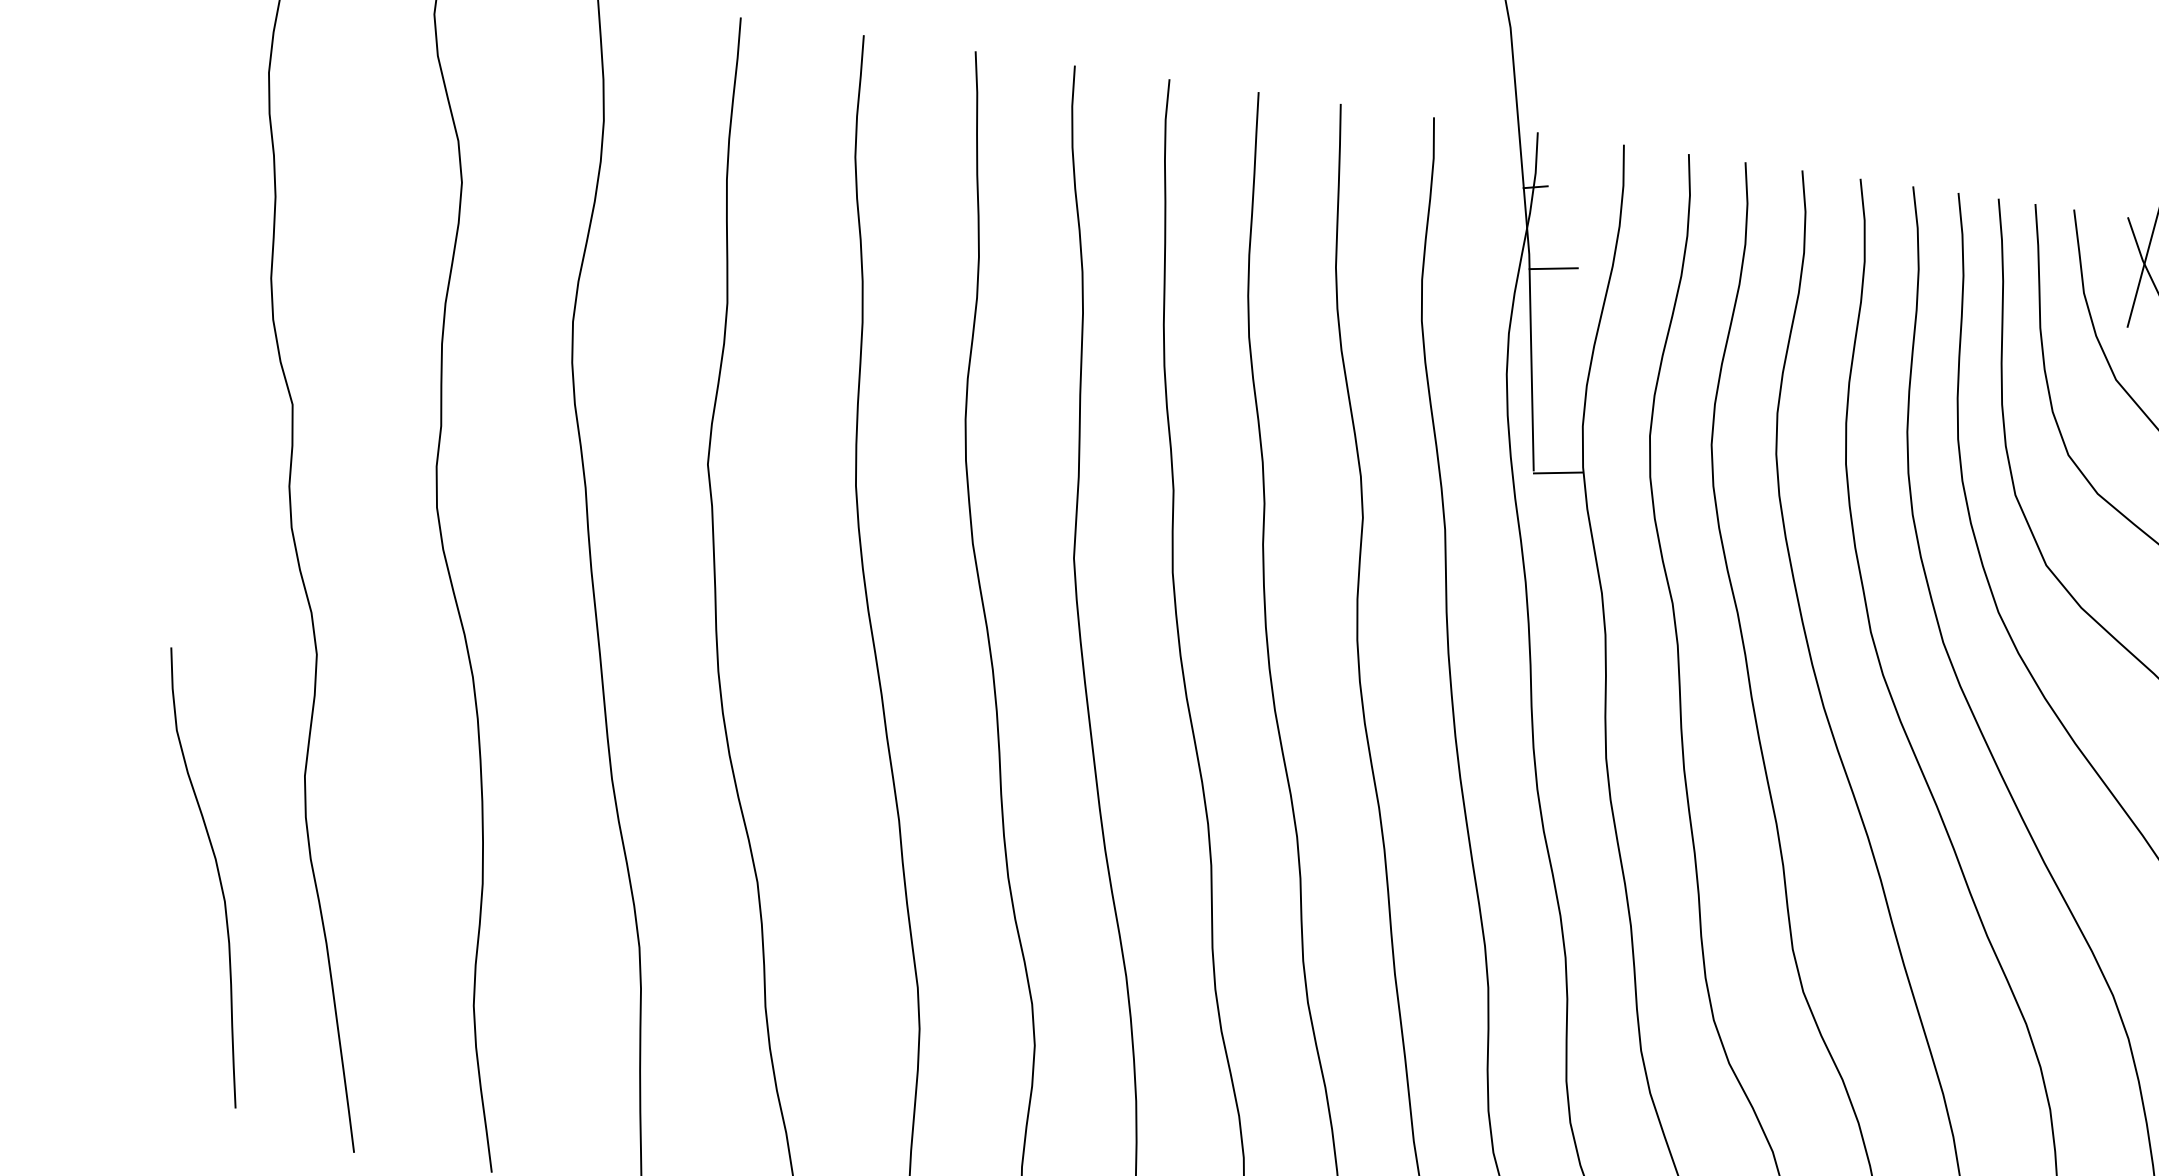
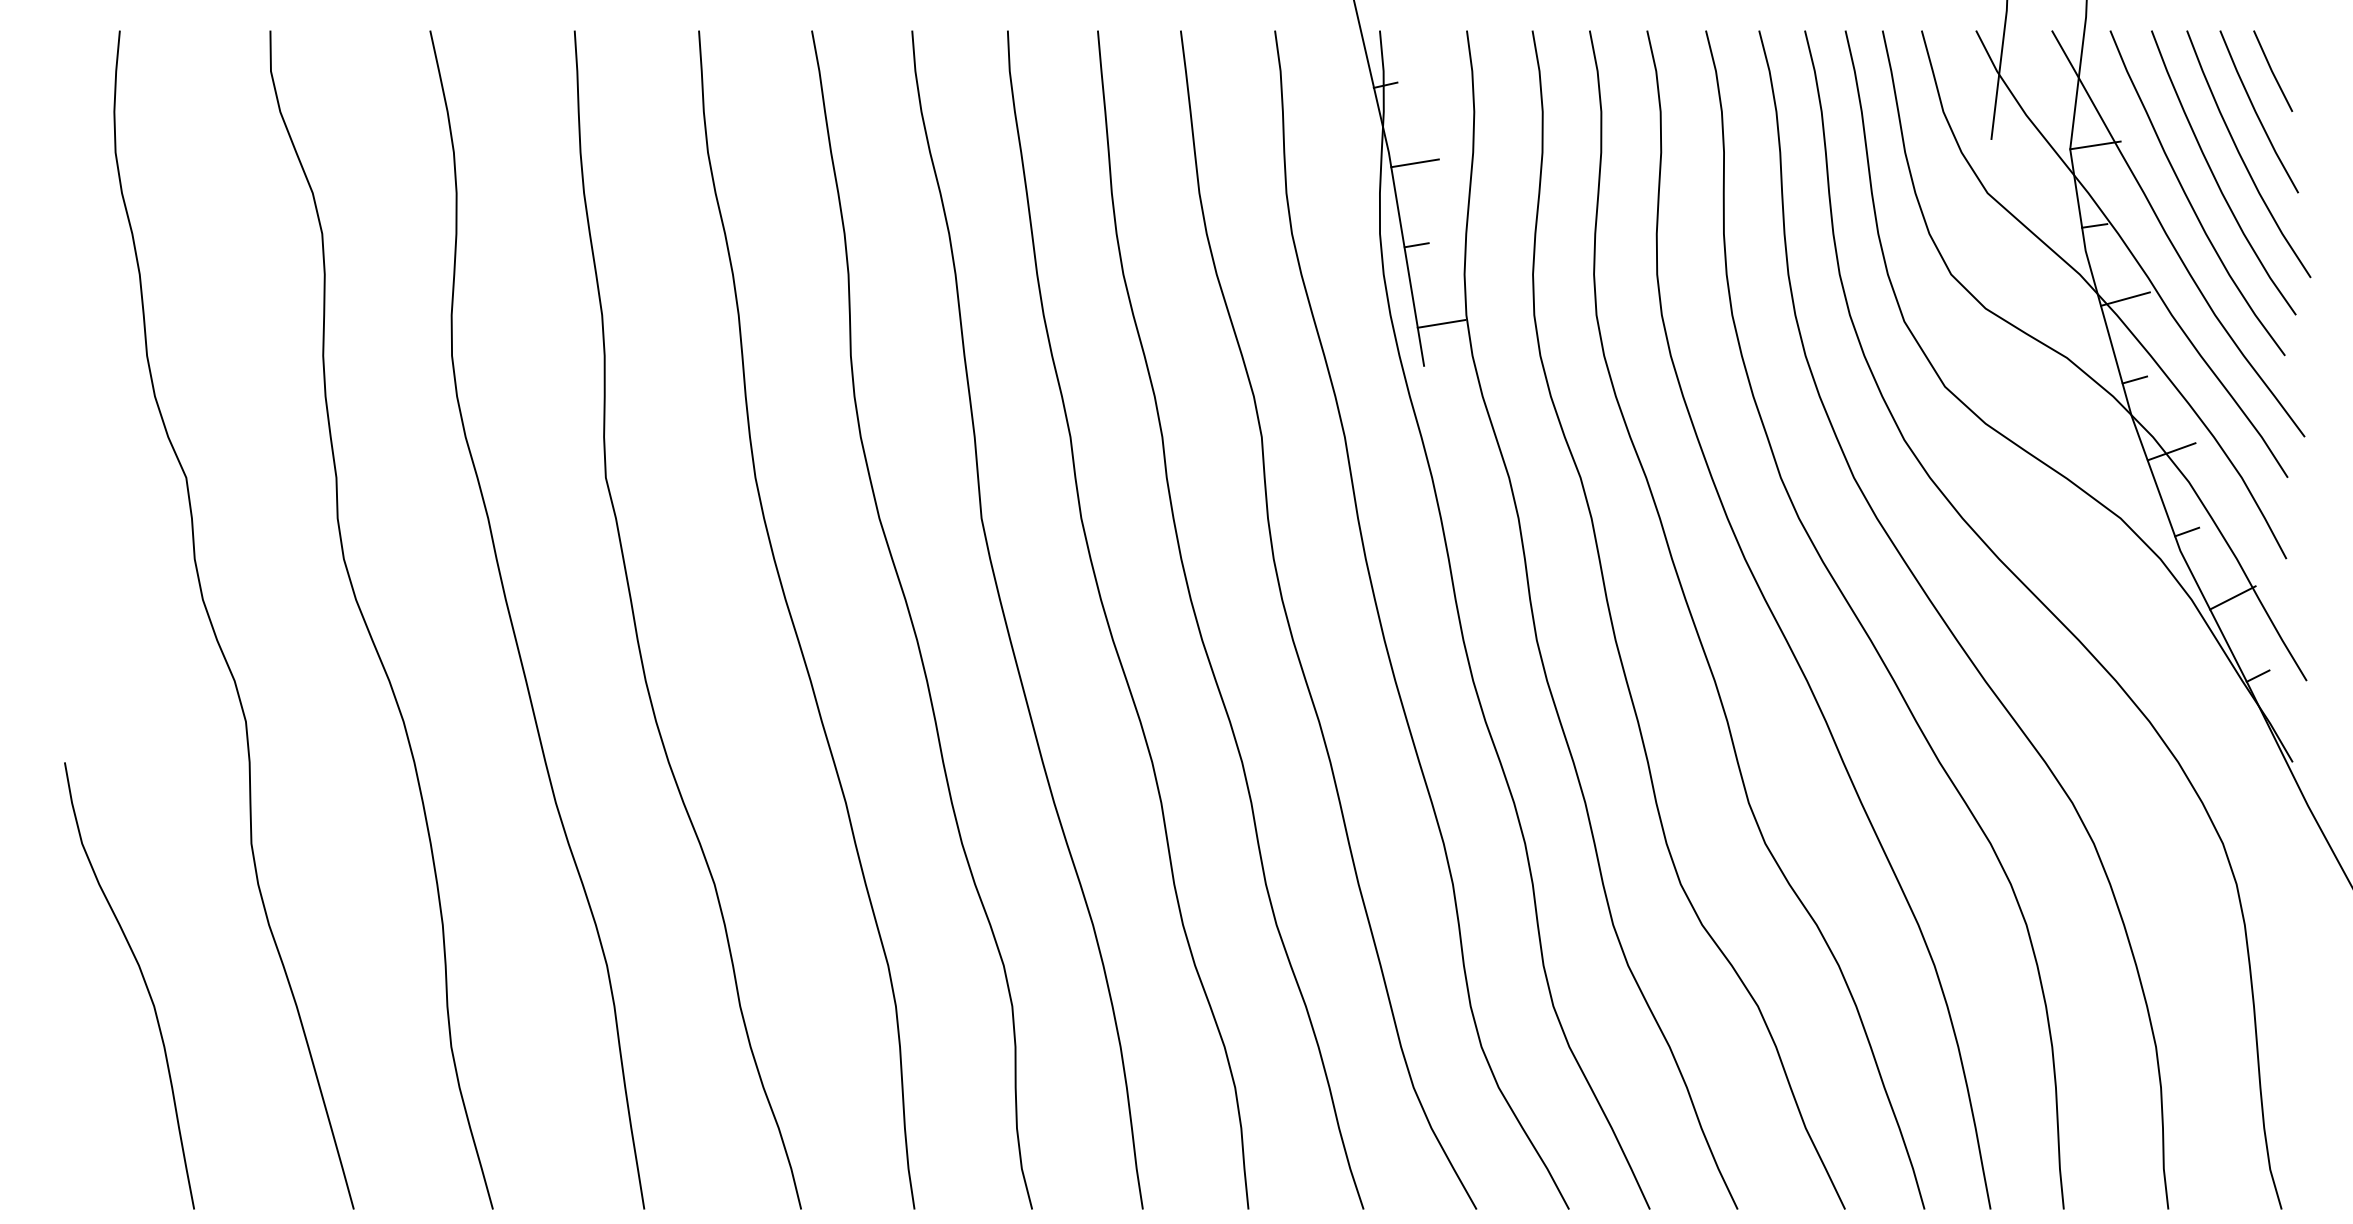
line: (1543, 350) -> (1416, 245), added
line: (1558, 472) -> (1441, 323), moved
curve: (217, 872) -> (142, 978), moved

